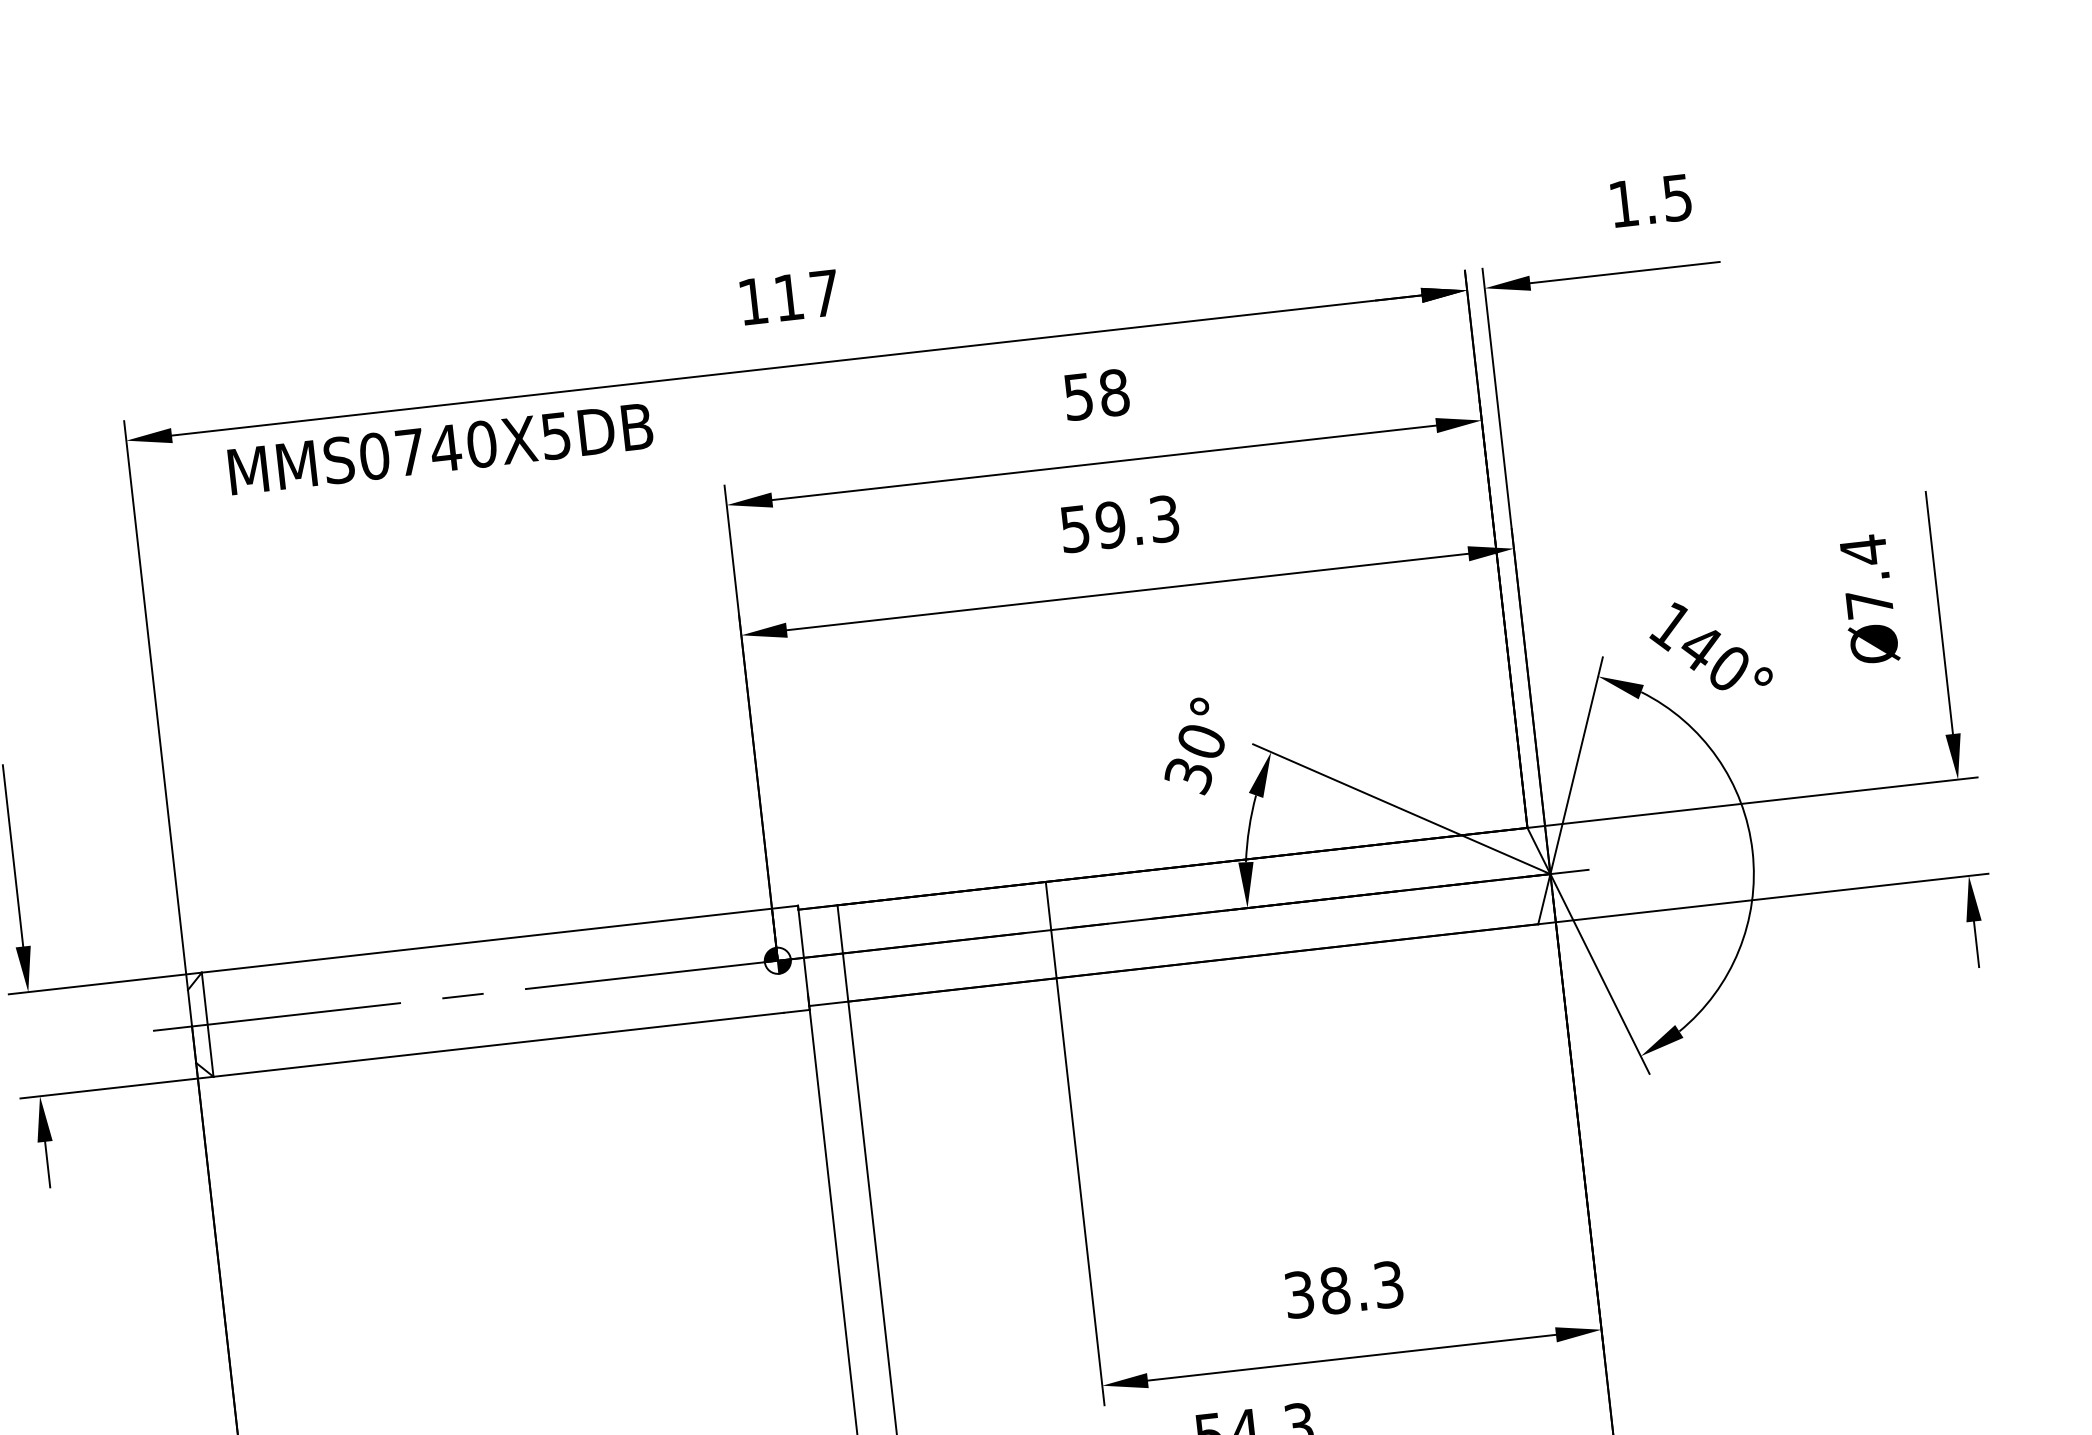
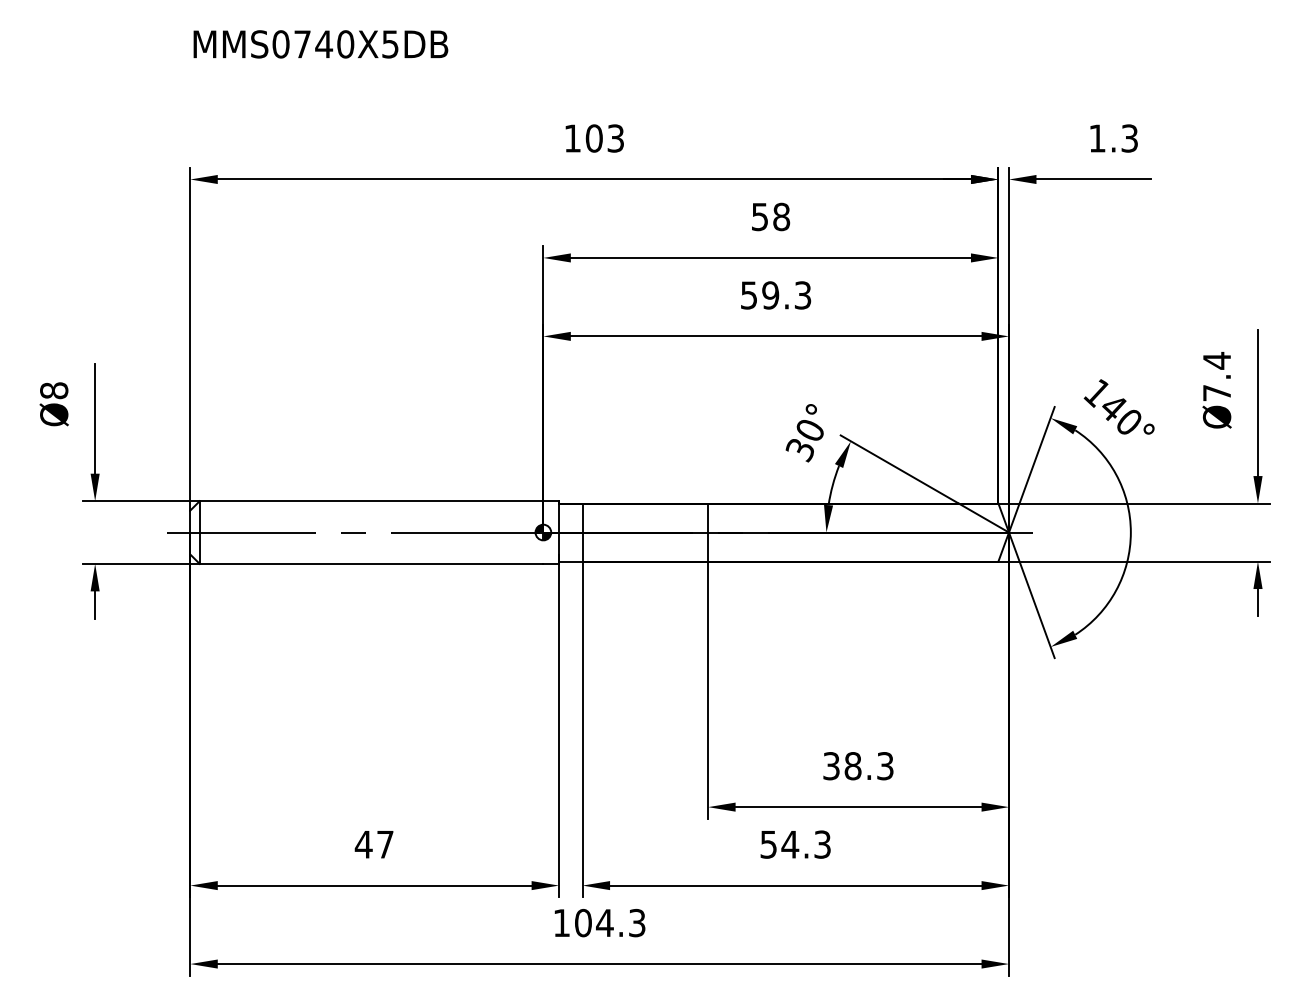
text: (1676, 197) -> (1129, 138), 1.5 -> 1.3
text: (805, 295) -> (604, 138), 117 -> 103
text: (440, 449) -> (320, 44), moved

